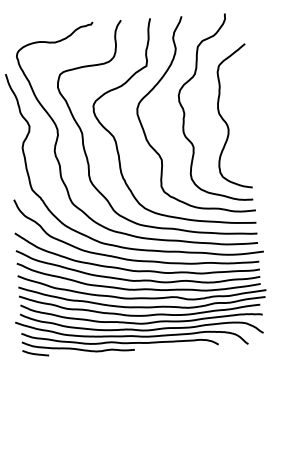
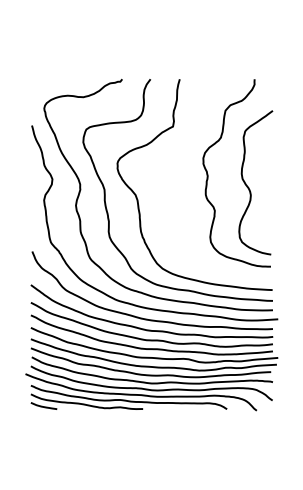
curve: (158, 84) -> (183, 145), removed

